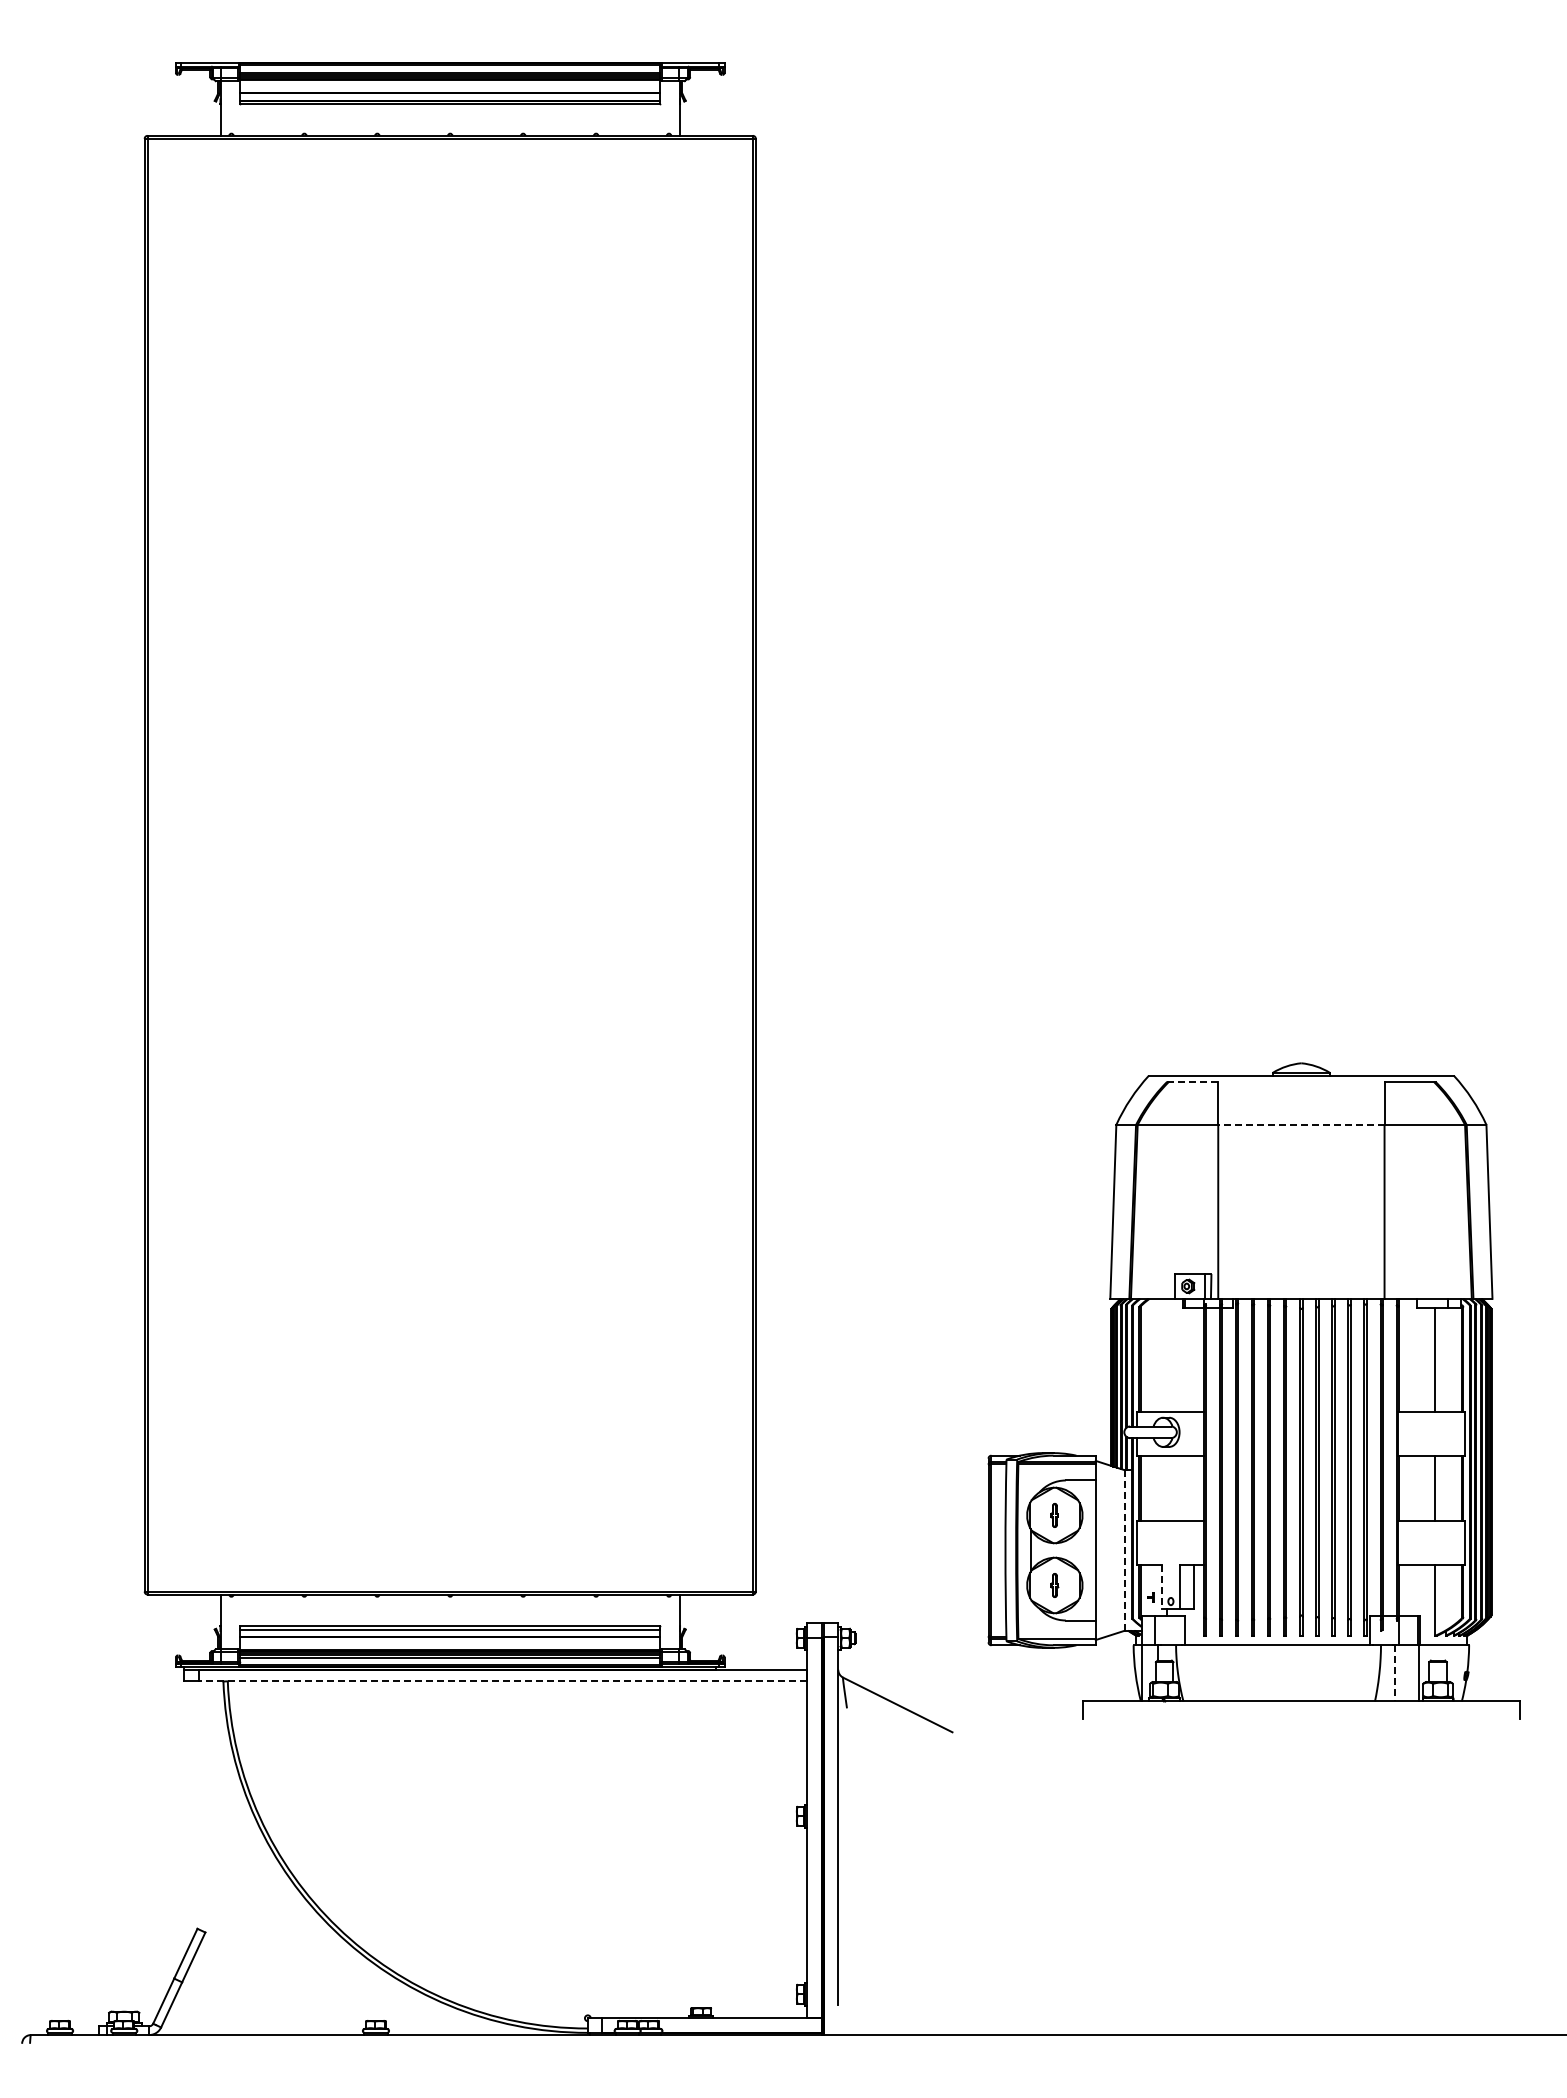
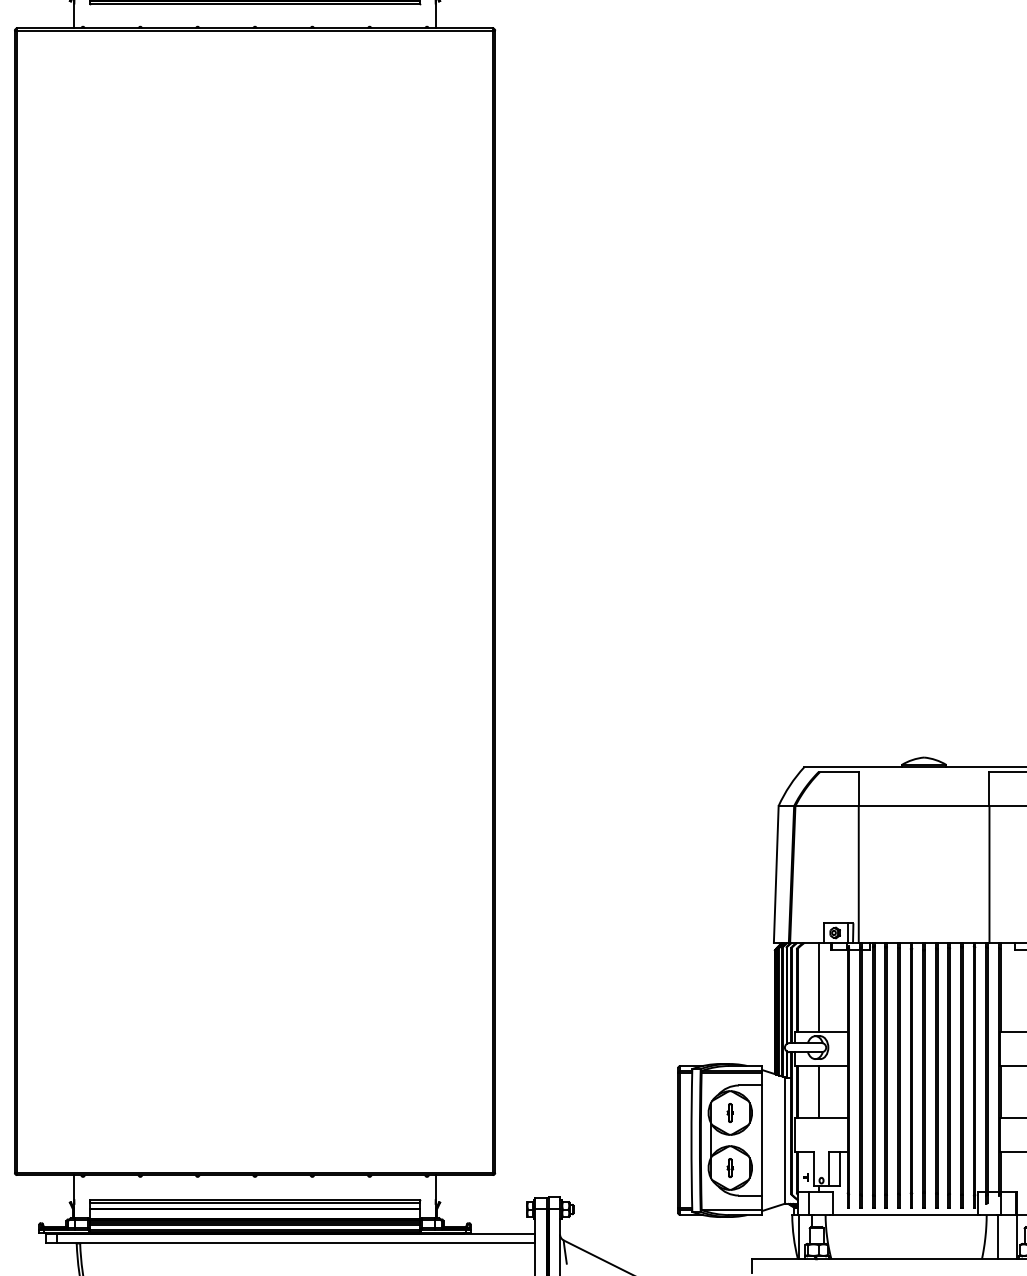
line: (1192, 1081) -> (838, 771), dashed -> solid
line: (1300, 1124) -> (923, 805), dashed -> solid
line: (1167, 1354) -> (818, 986), added
line: (1167, 1488) -> (818, 1091), added
line: (1124, 1550) -> (785, 1140), dashed -> solid
line: (1161, 1586) -> (814, 1168), dashed -> solid
line: (1395, 1673) -> (998, 1237), dashed -> solid
line: (502, 1681) -> (296, 1243), dashed -> solid

